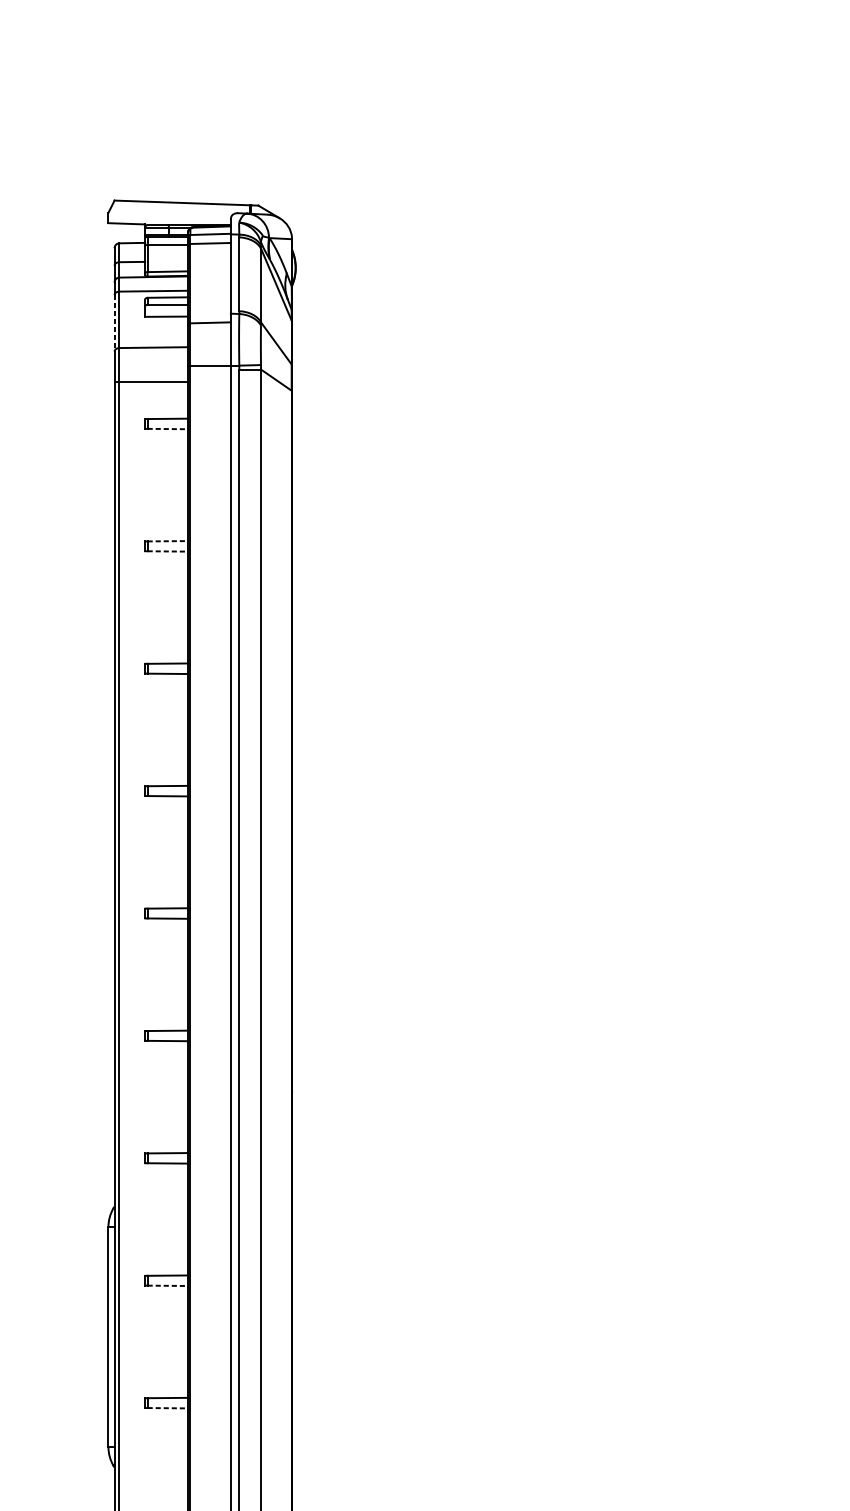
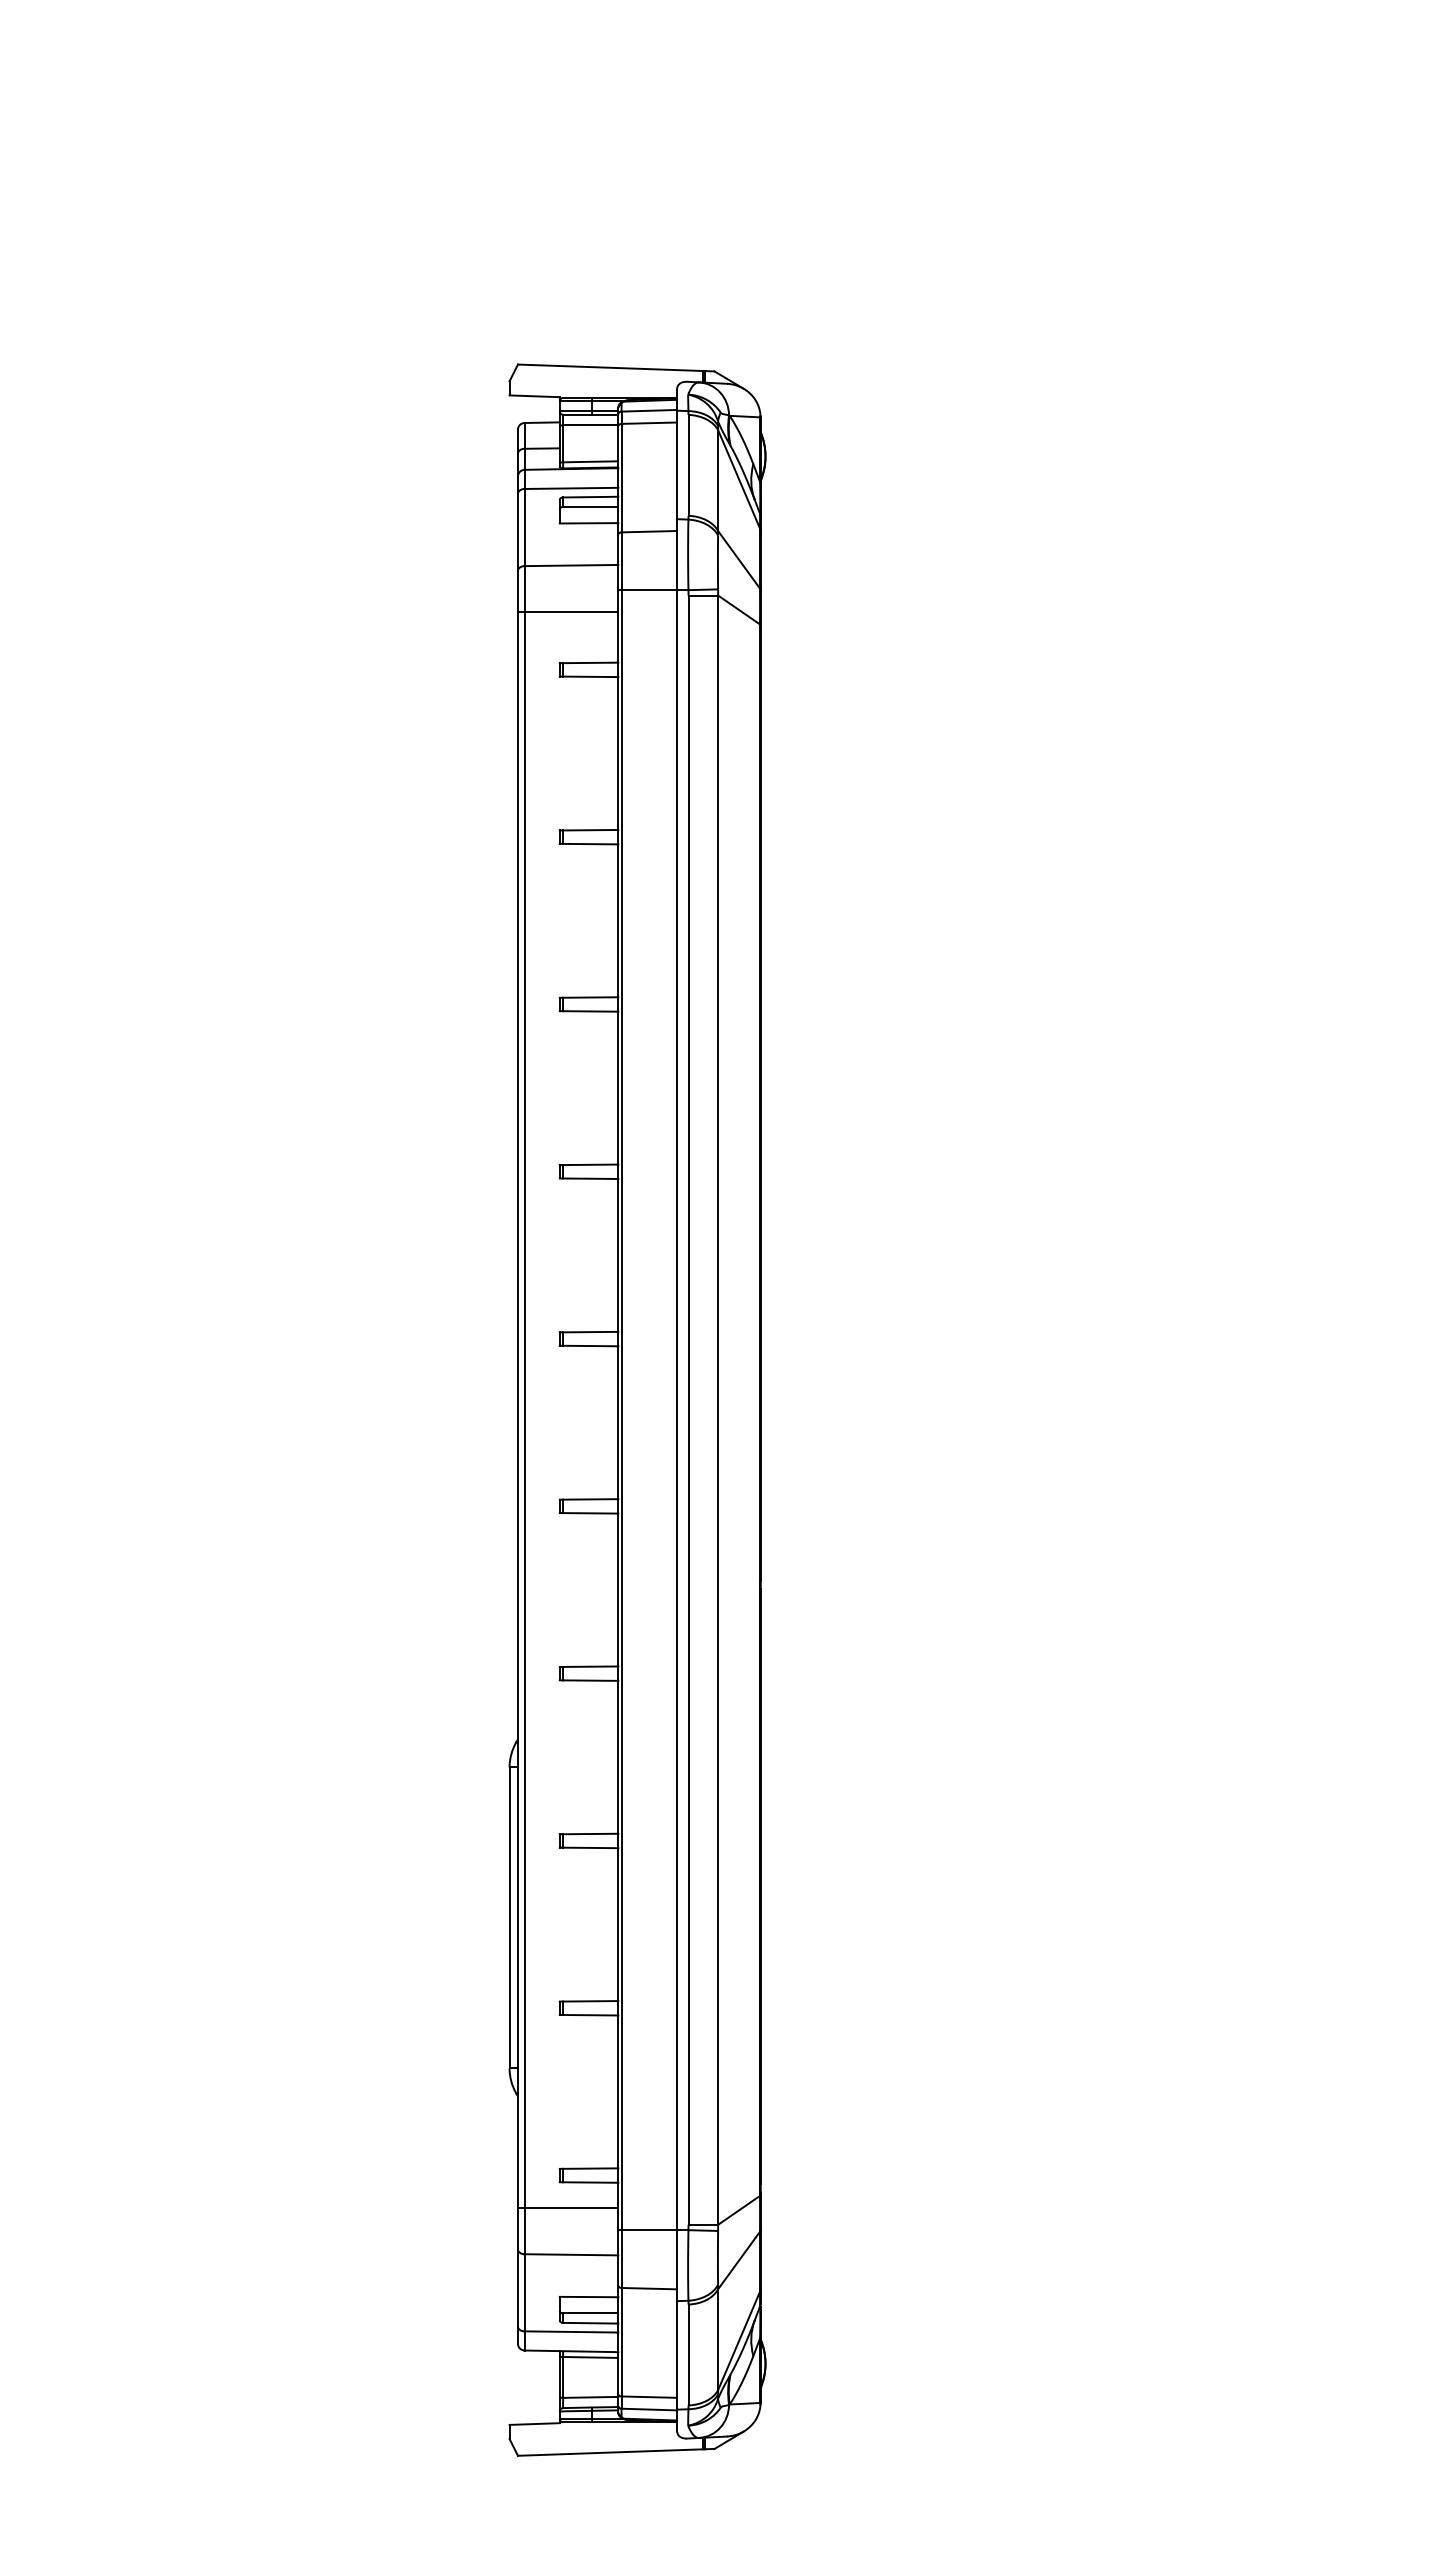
line: (114, 323) -> (517, 532), dashed -> solid
line: (167, 428) -> (590, 676), dashed -> solid
line: (167, 541) -> (590, 830), dashed -> solid
line: (167, 551) -> (590, 844), dashed -> solid
line: (167, 1285) -> (590, 1847), dashed -> solid
line: (167, 1408) -> (590, 2015), dashed -> solid

